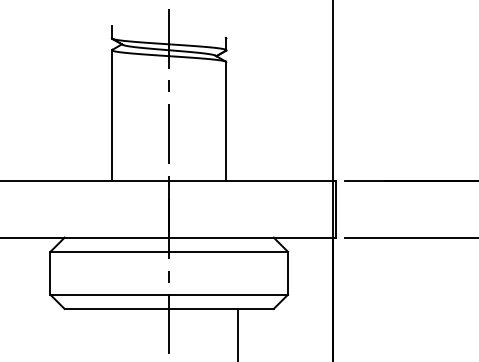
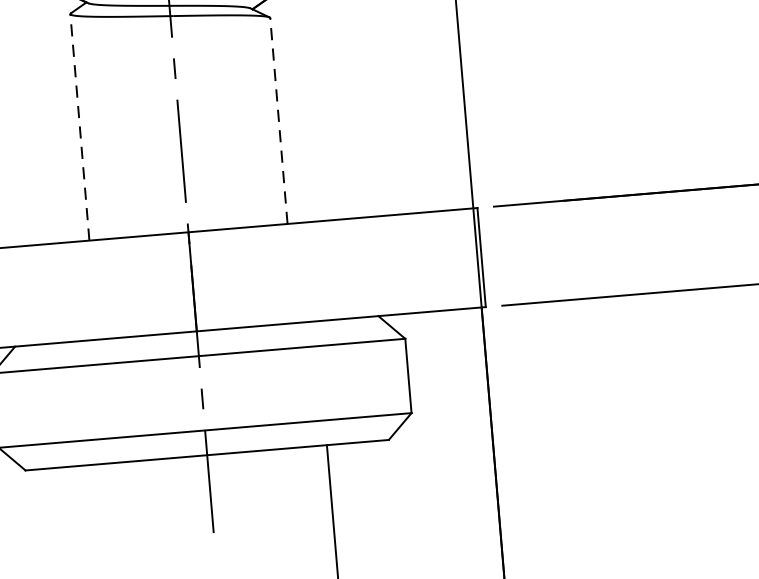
line: (112, 114) -> (80, 125), solid -> dashed
line: (226, 120) -> (279, 119), solid -> dashed

